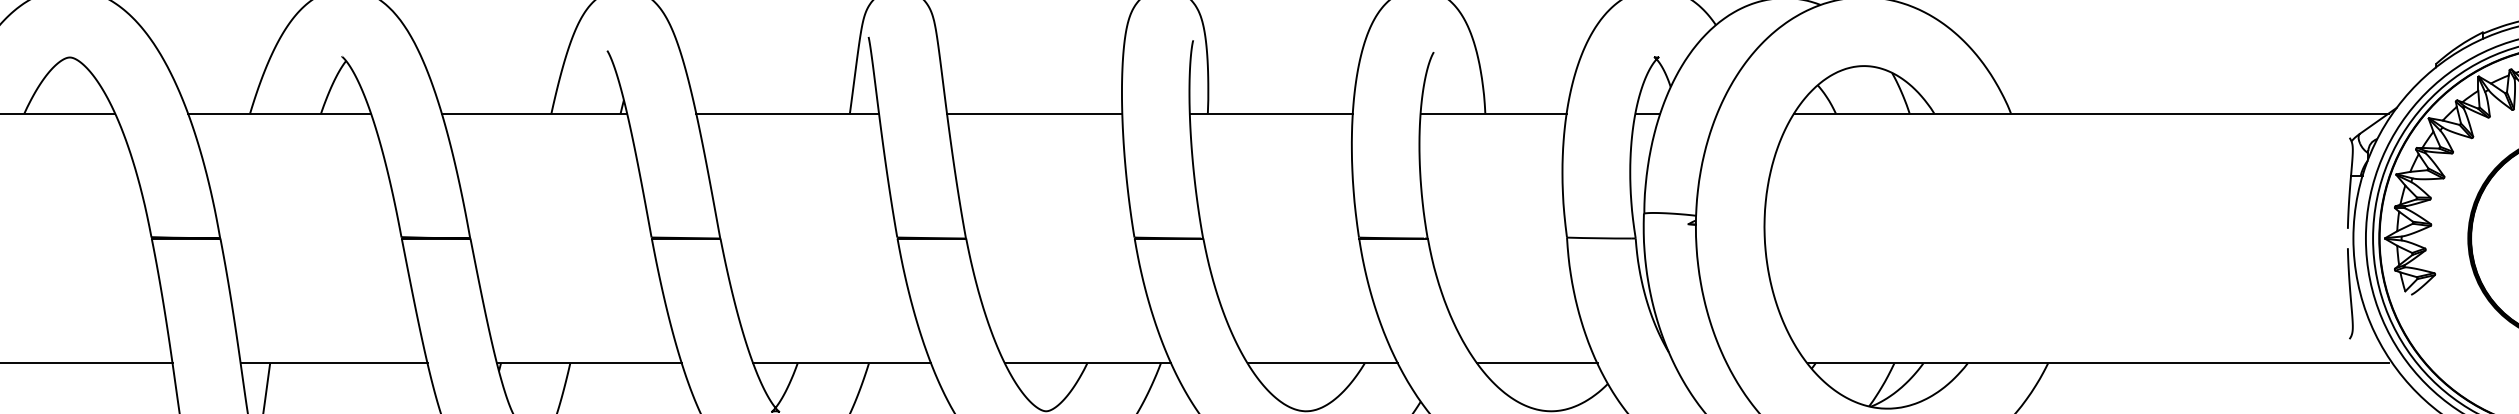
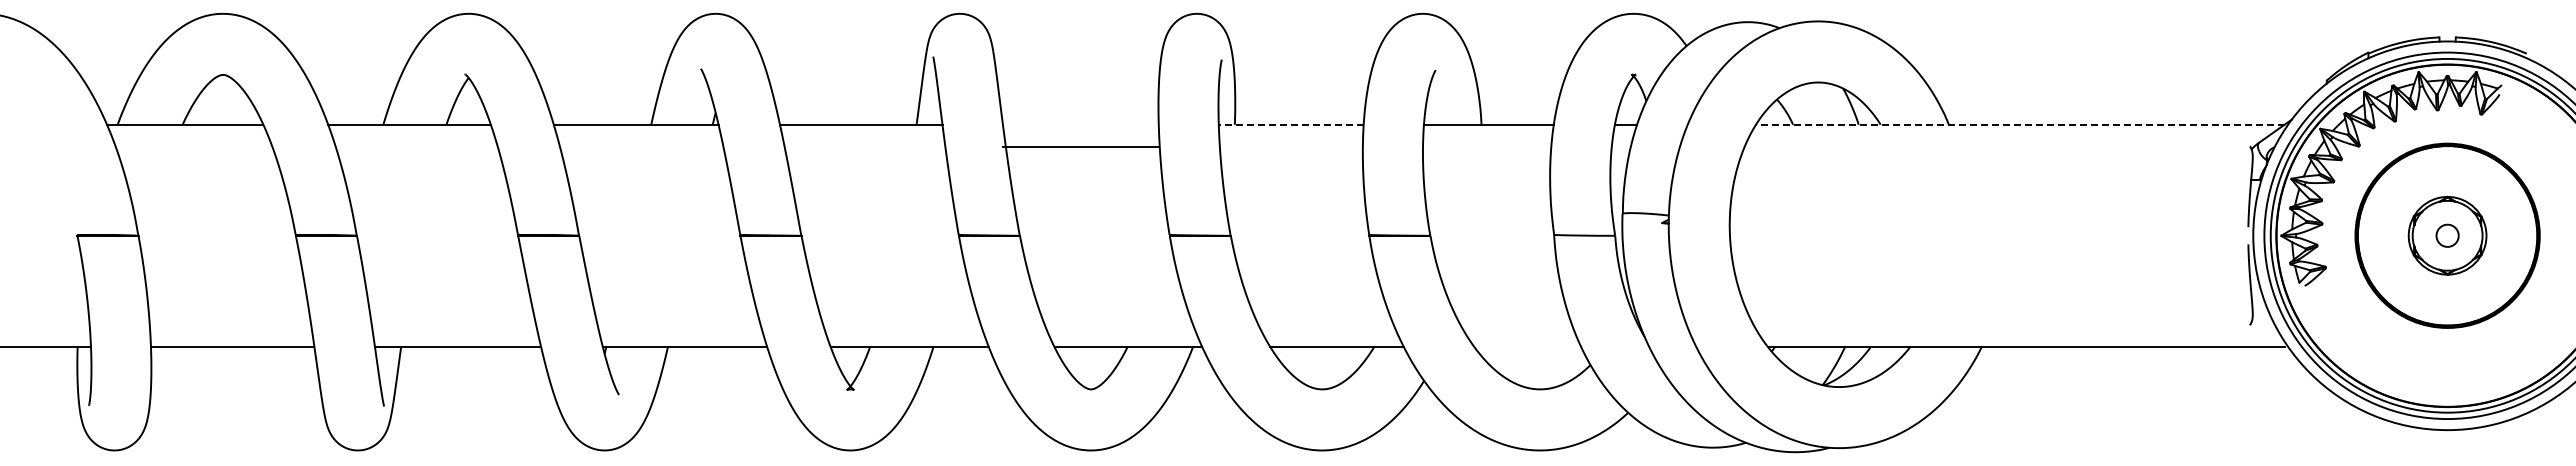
line: (1034, 113) -> (1080, 146), moved
line: (1270, 113) -> (1290, 124), solid -> dashed
line: (2090, 113) -> (2019, 124), solid -> dashed
line: (1537, 363) -> (1527, 346), removed

